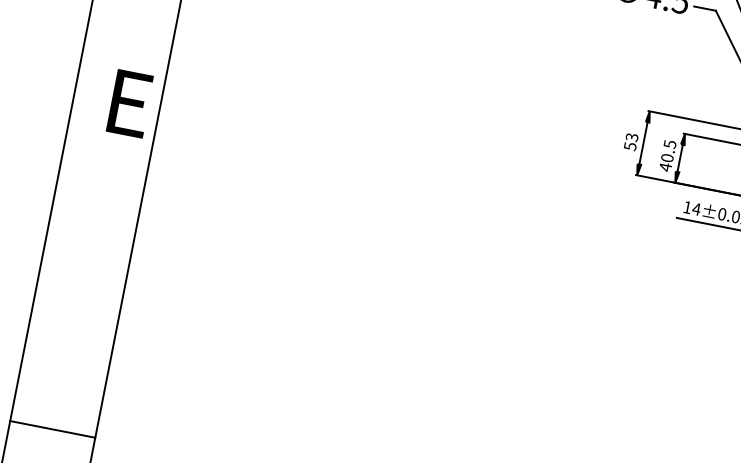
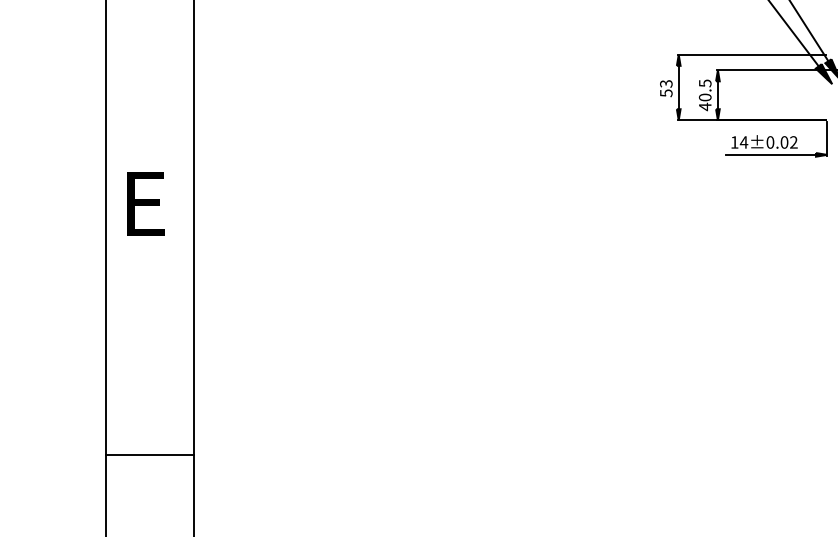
text: (129, 103) -> (145, 203), moved
line: (52, 429) -> (149, 455), moved

